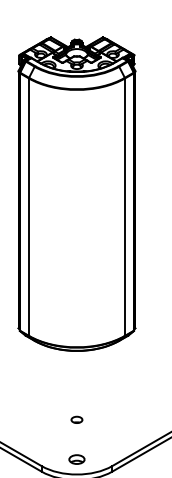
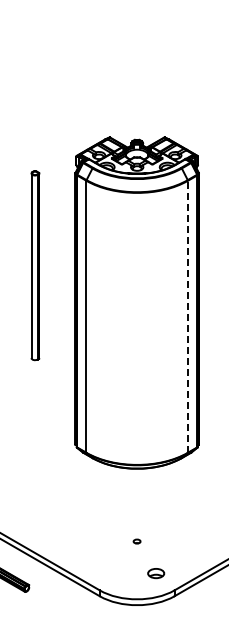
line: (124, 206) -> (187, 316), solid -> dashed
part: (76, 419) -> (136, 541), size x0.6
part: (77, 459) -> (156, 573), moved

